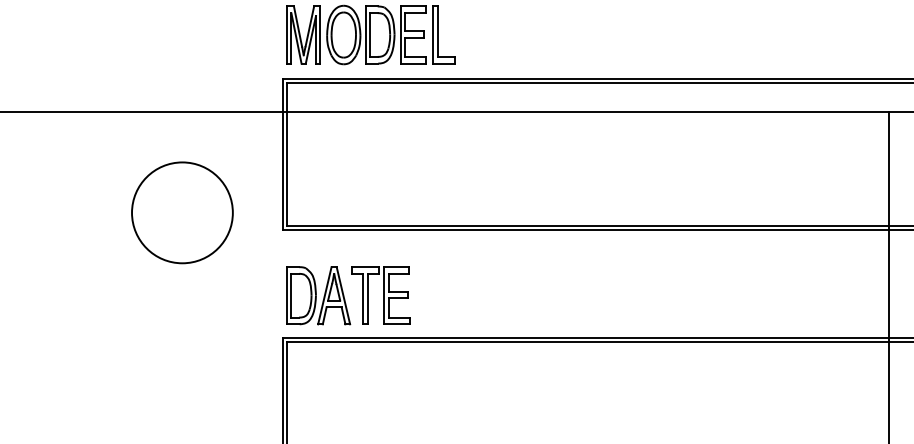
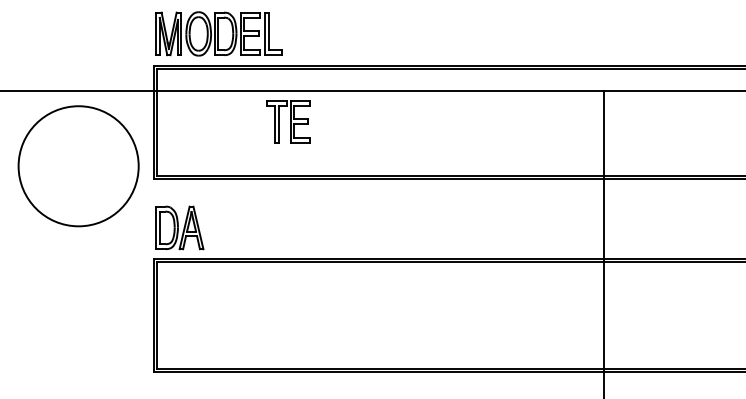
circle: (182, 211) -> (78, 165), size x1.6
part: (381, 295) -> (288, 121), moved

